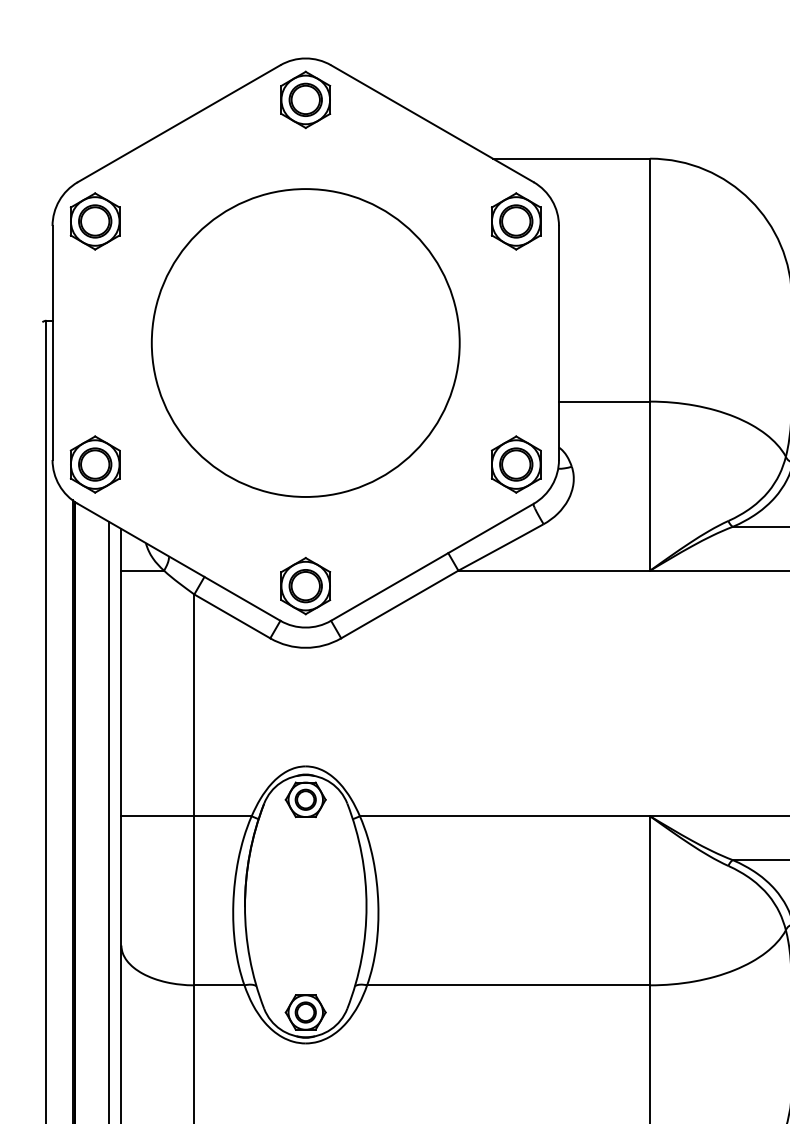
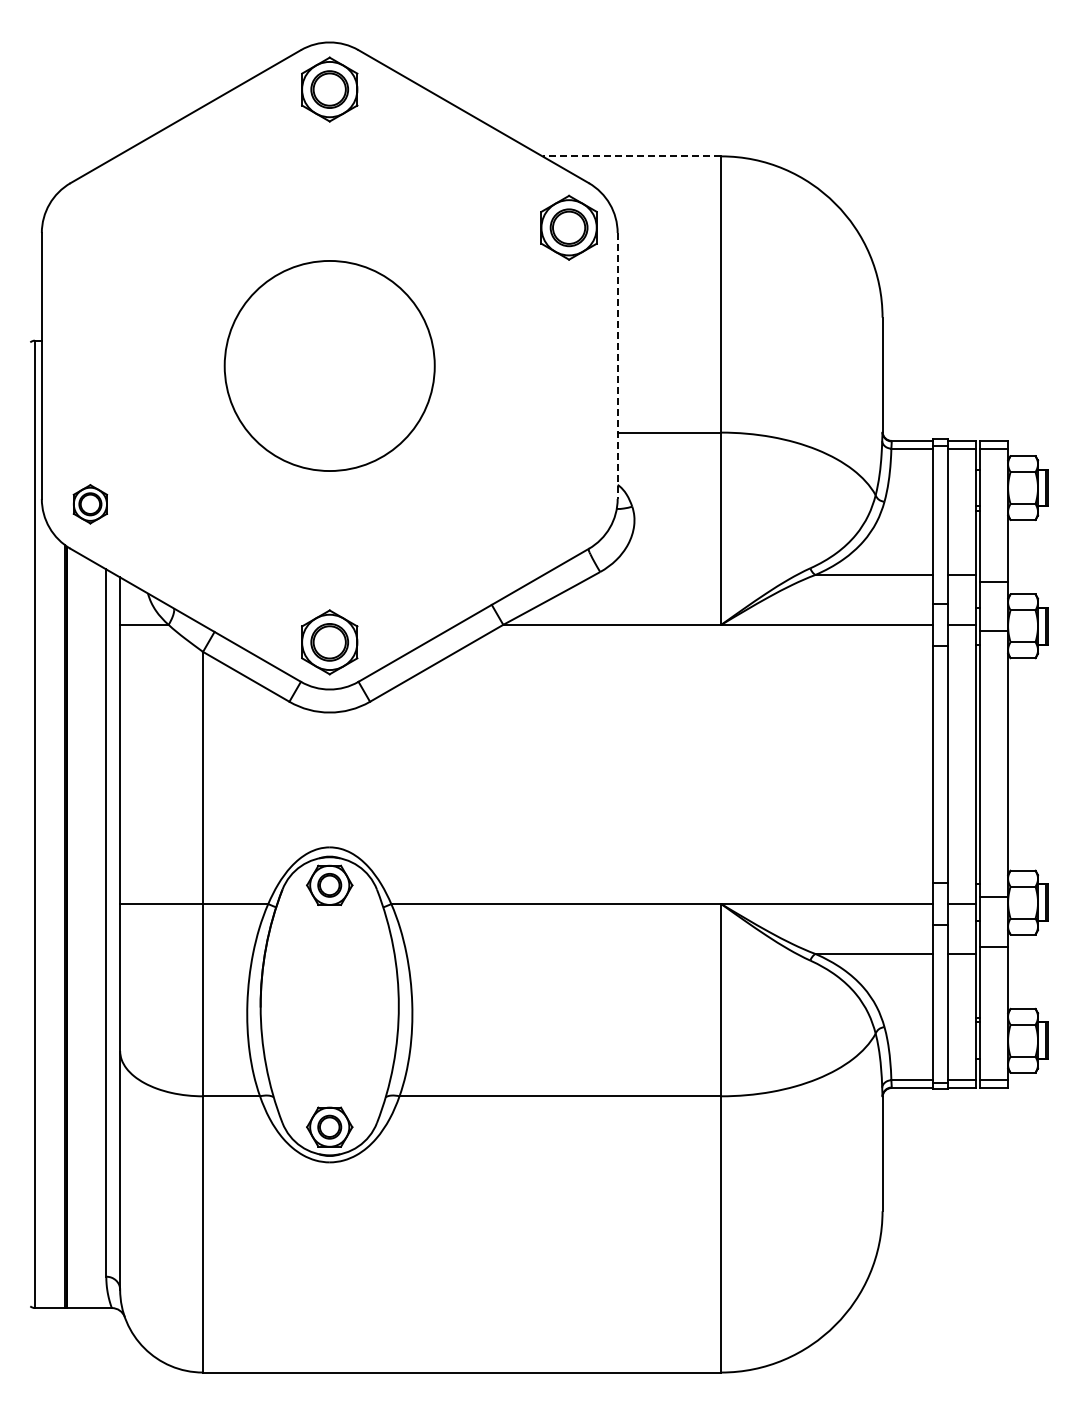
line: (571, 158) -> (631, 156), solid -> dashed
part: (95, 221) -> (90, 227), removed
circle: (305, 342) -> (329, 365), size x0.6
line: (558, 342) -> (617, 365), solid -> dashed
part: (95, 464) -> (90, 504), size x0.6
part: (515, 464) -> (568, 504), removed

